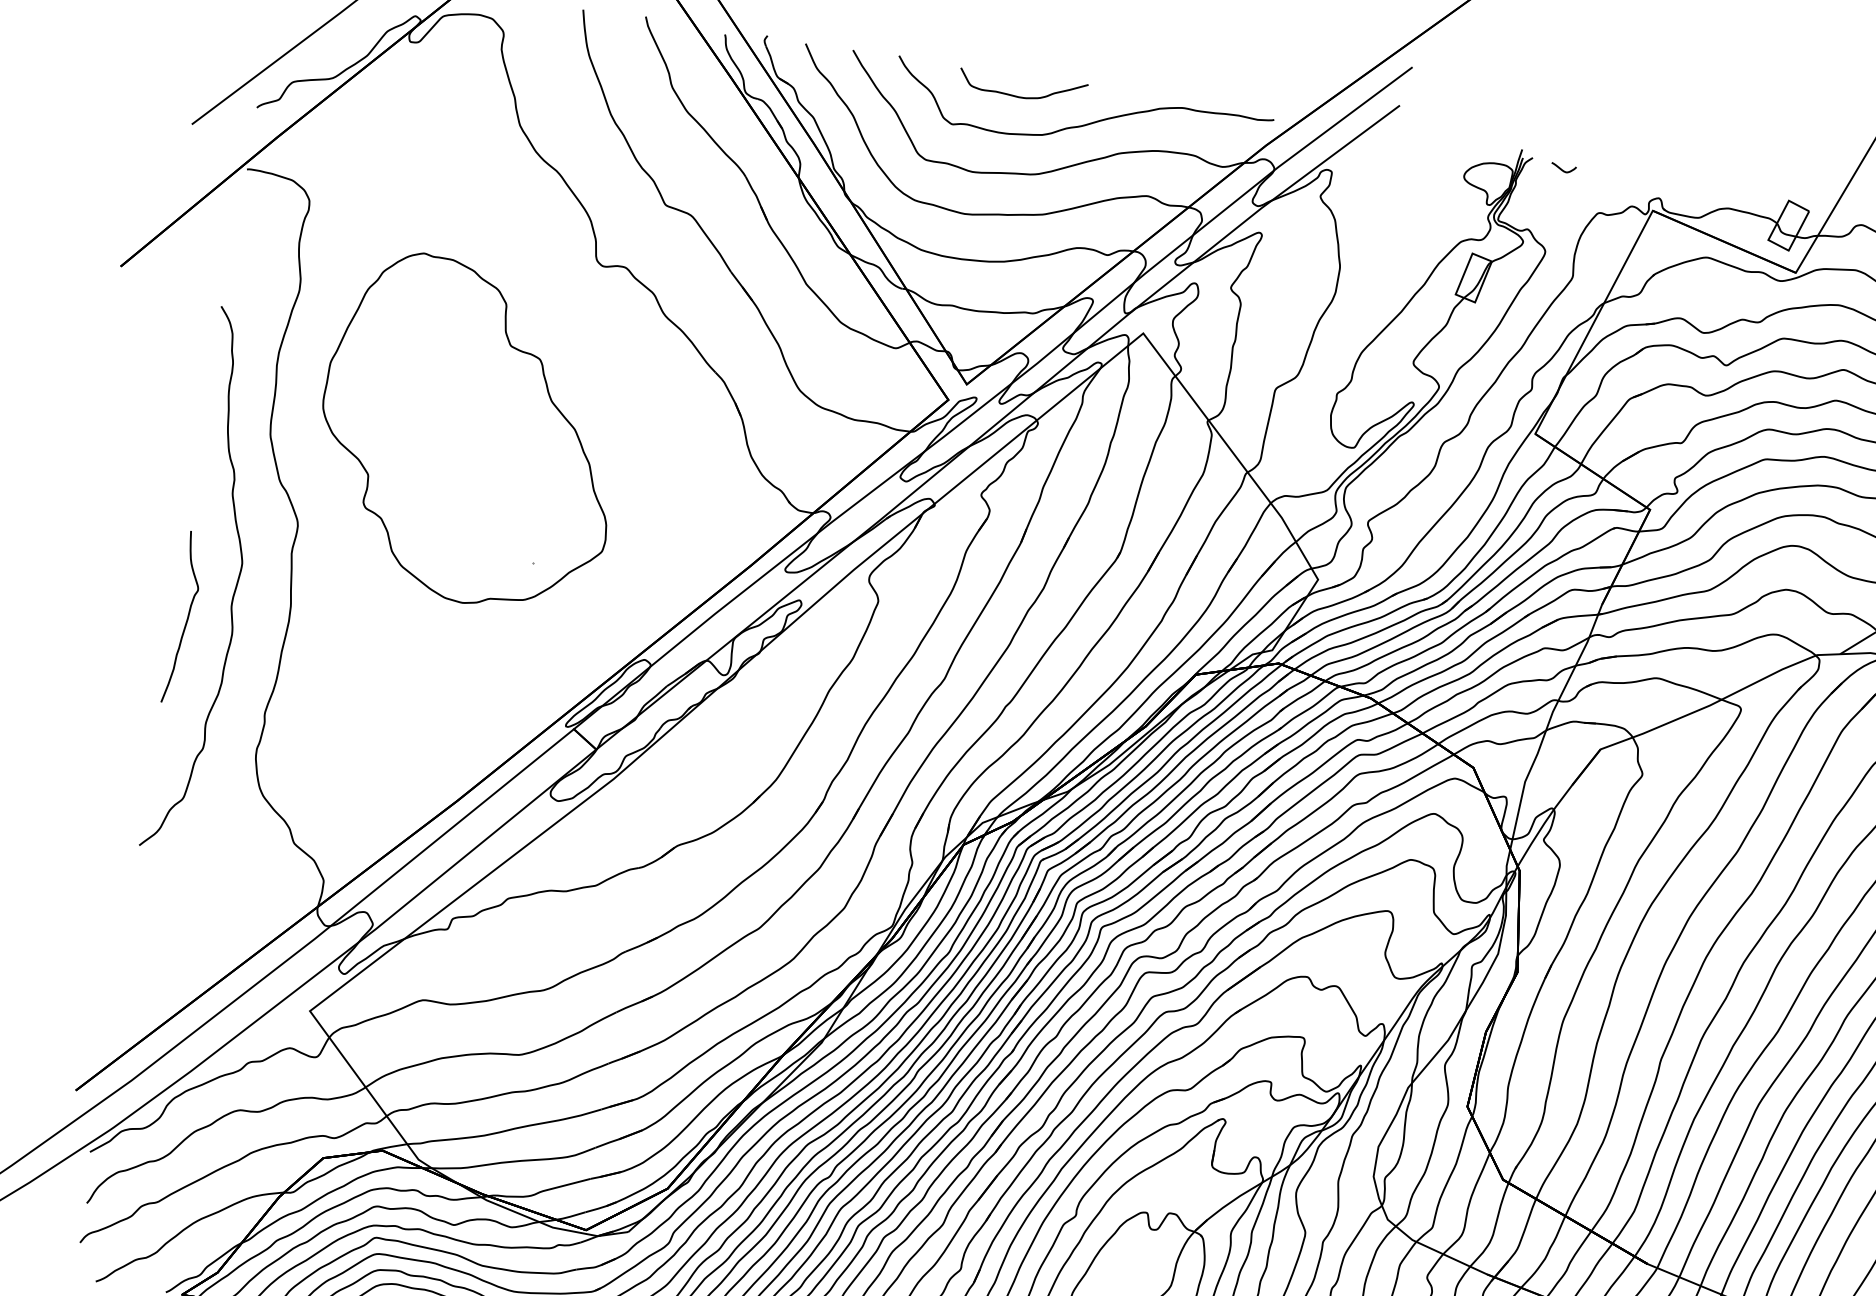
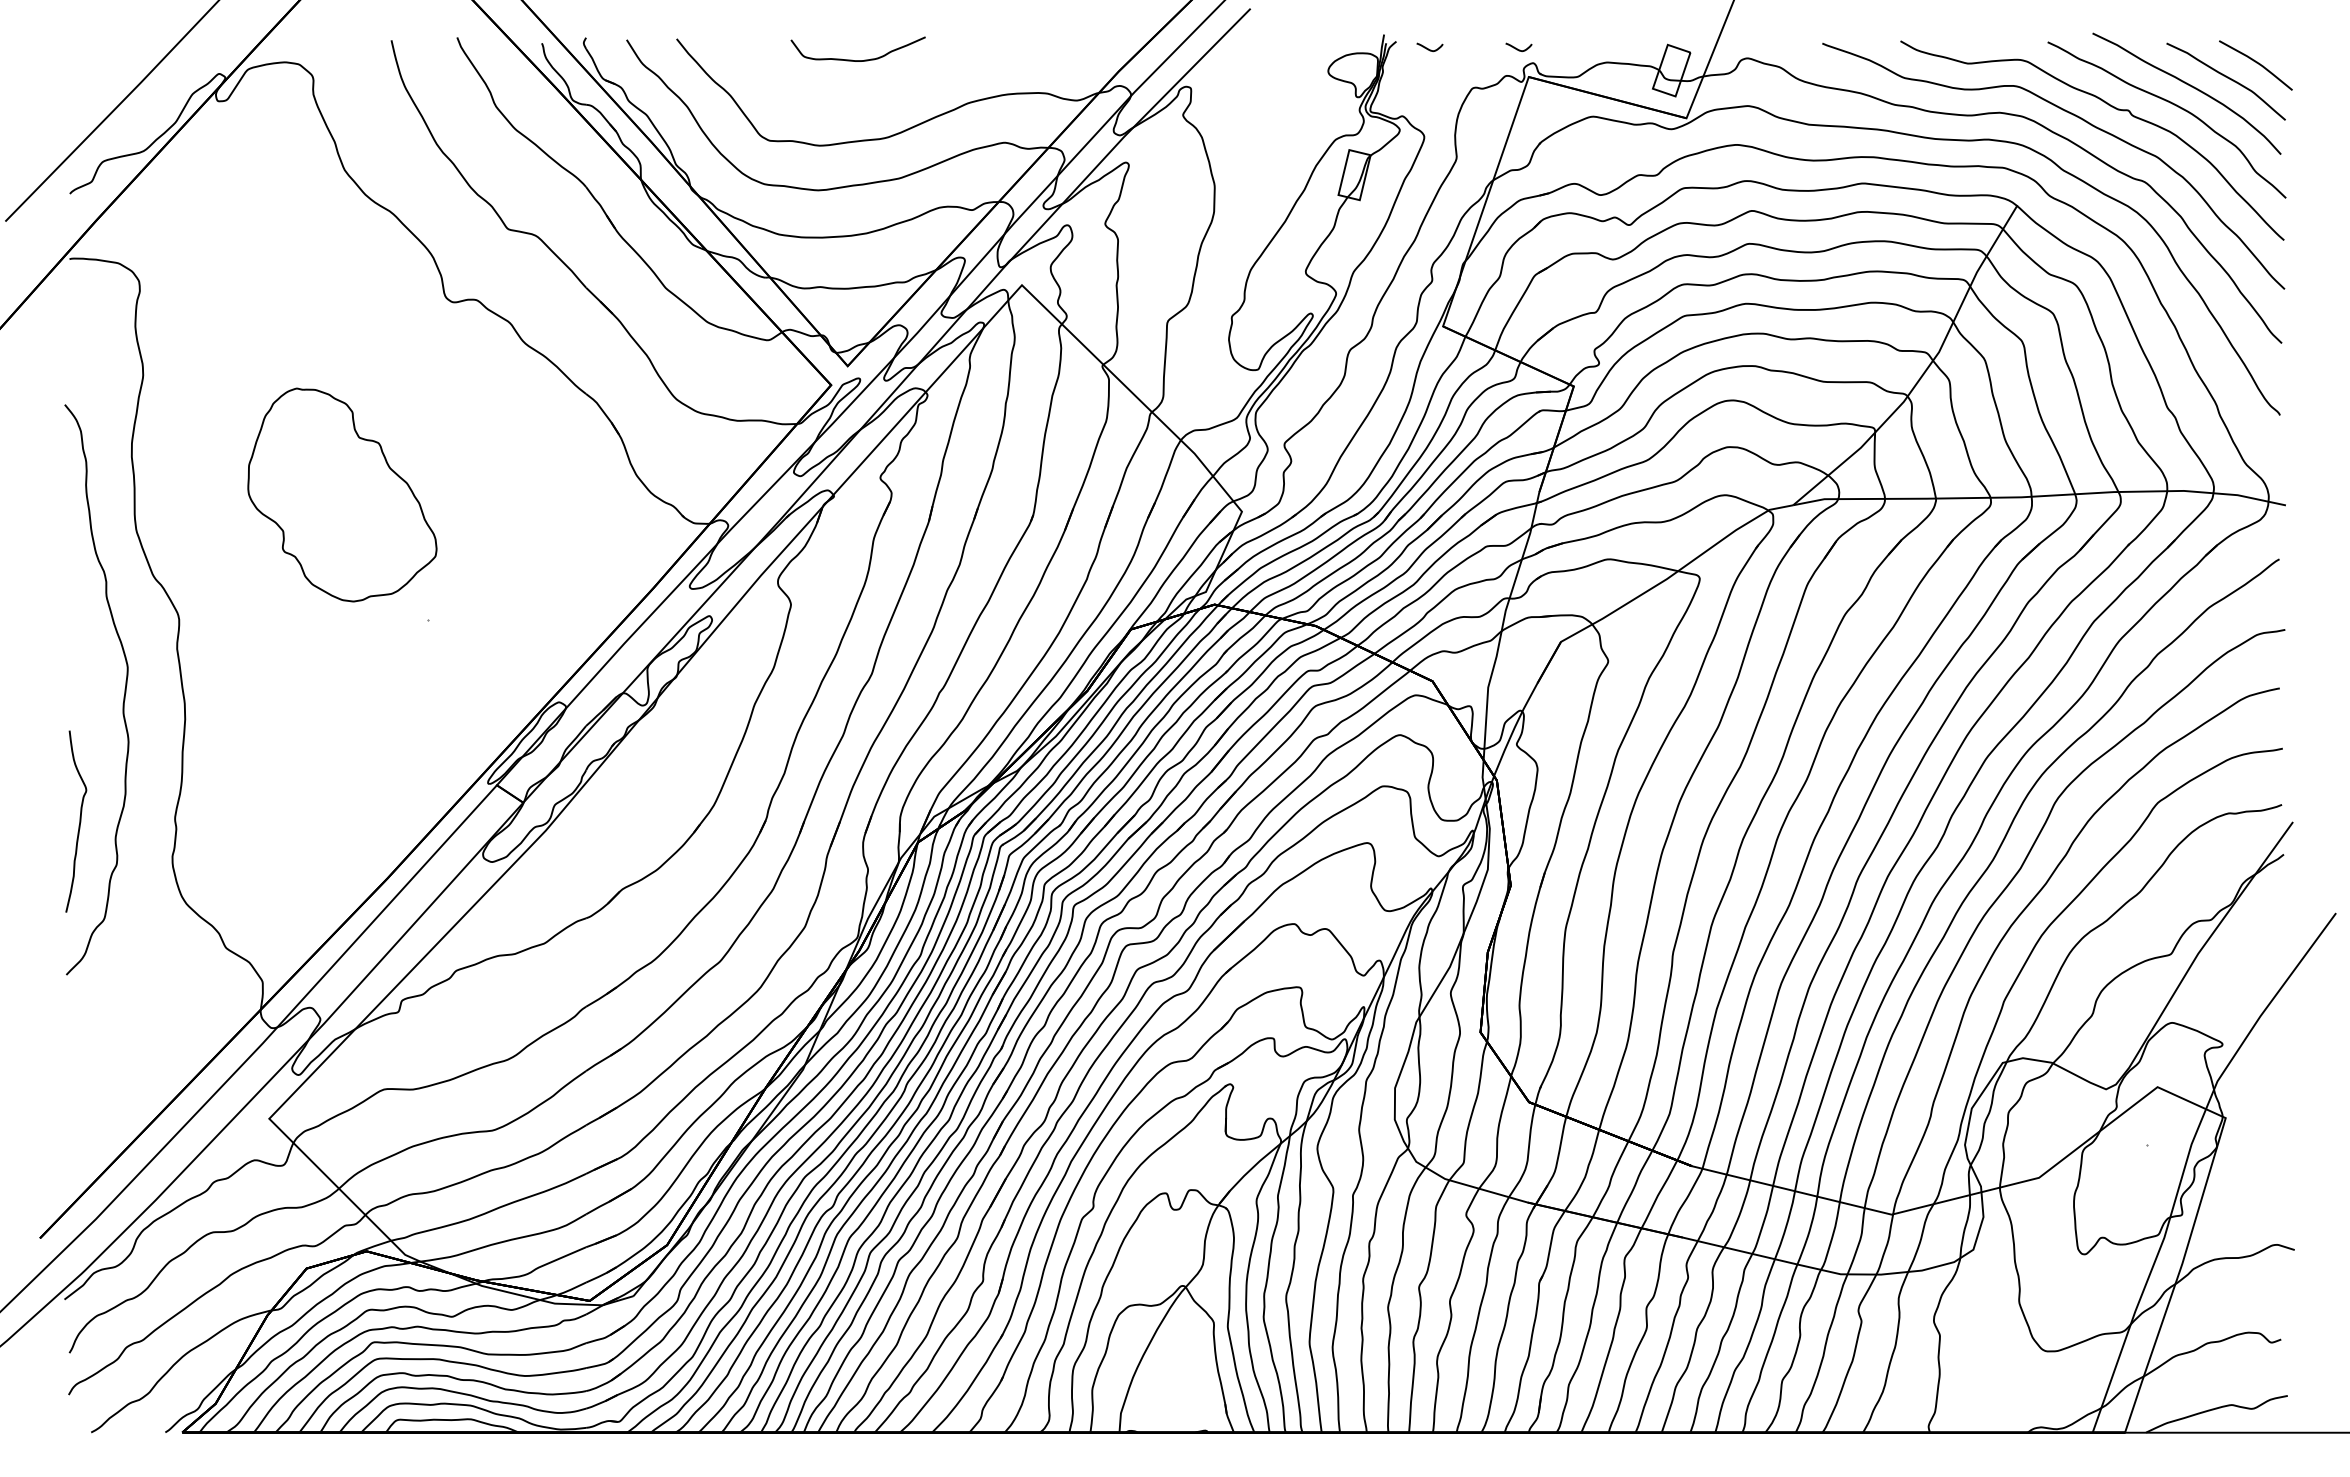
curve: (1084, 124) -> (927, 78), removed
curve: (1646, 182) -> (1517, 48), added
part: (470, 431) -> (342, 494), size x0.6
curve: (187, 618) -> (79, 821), moved

